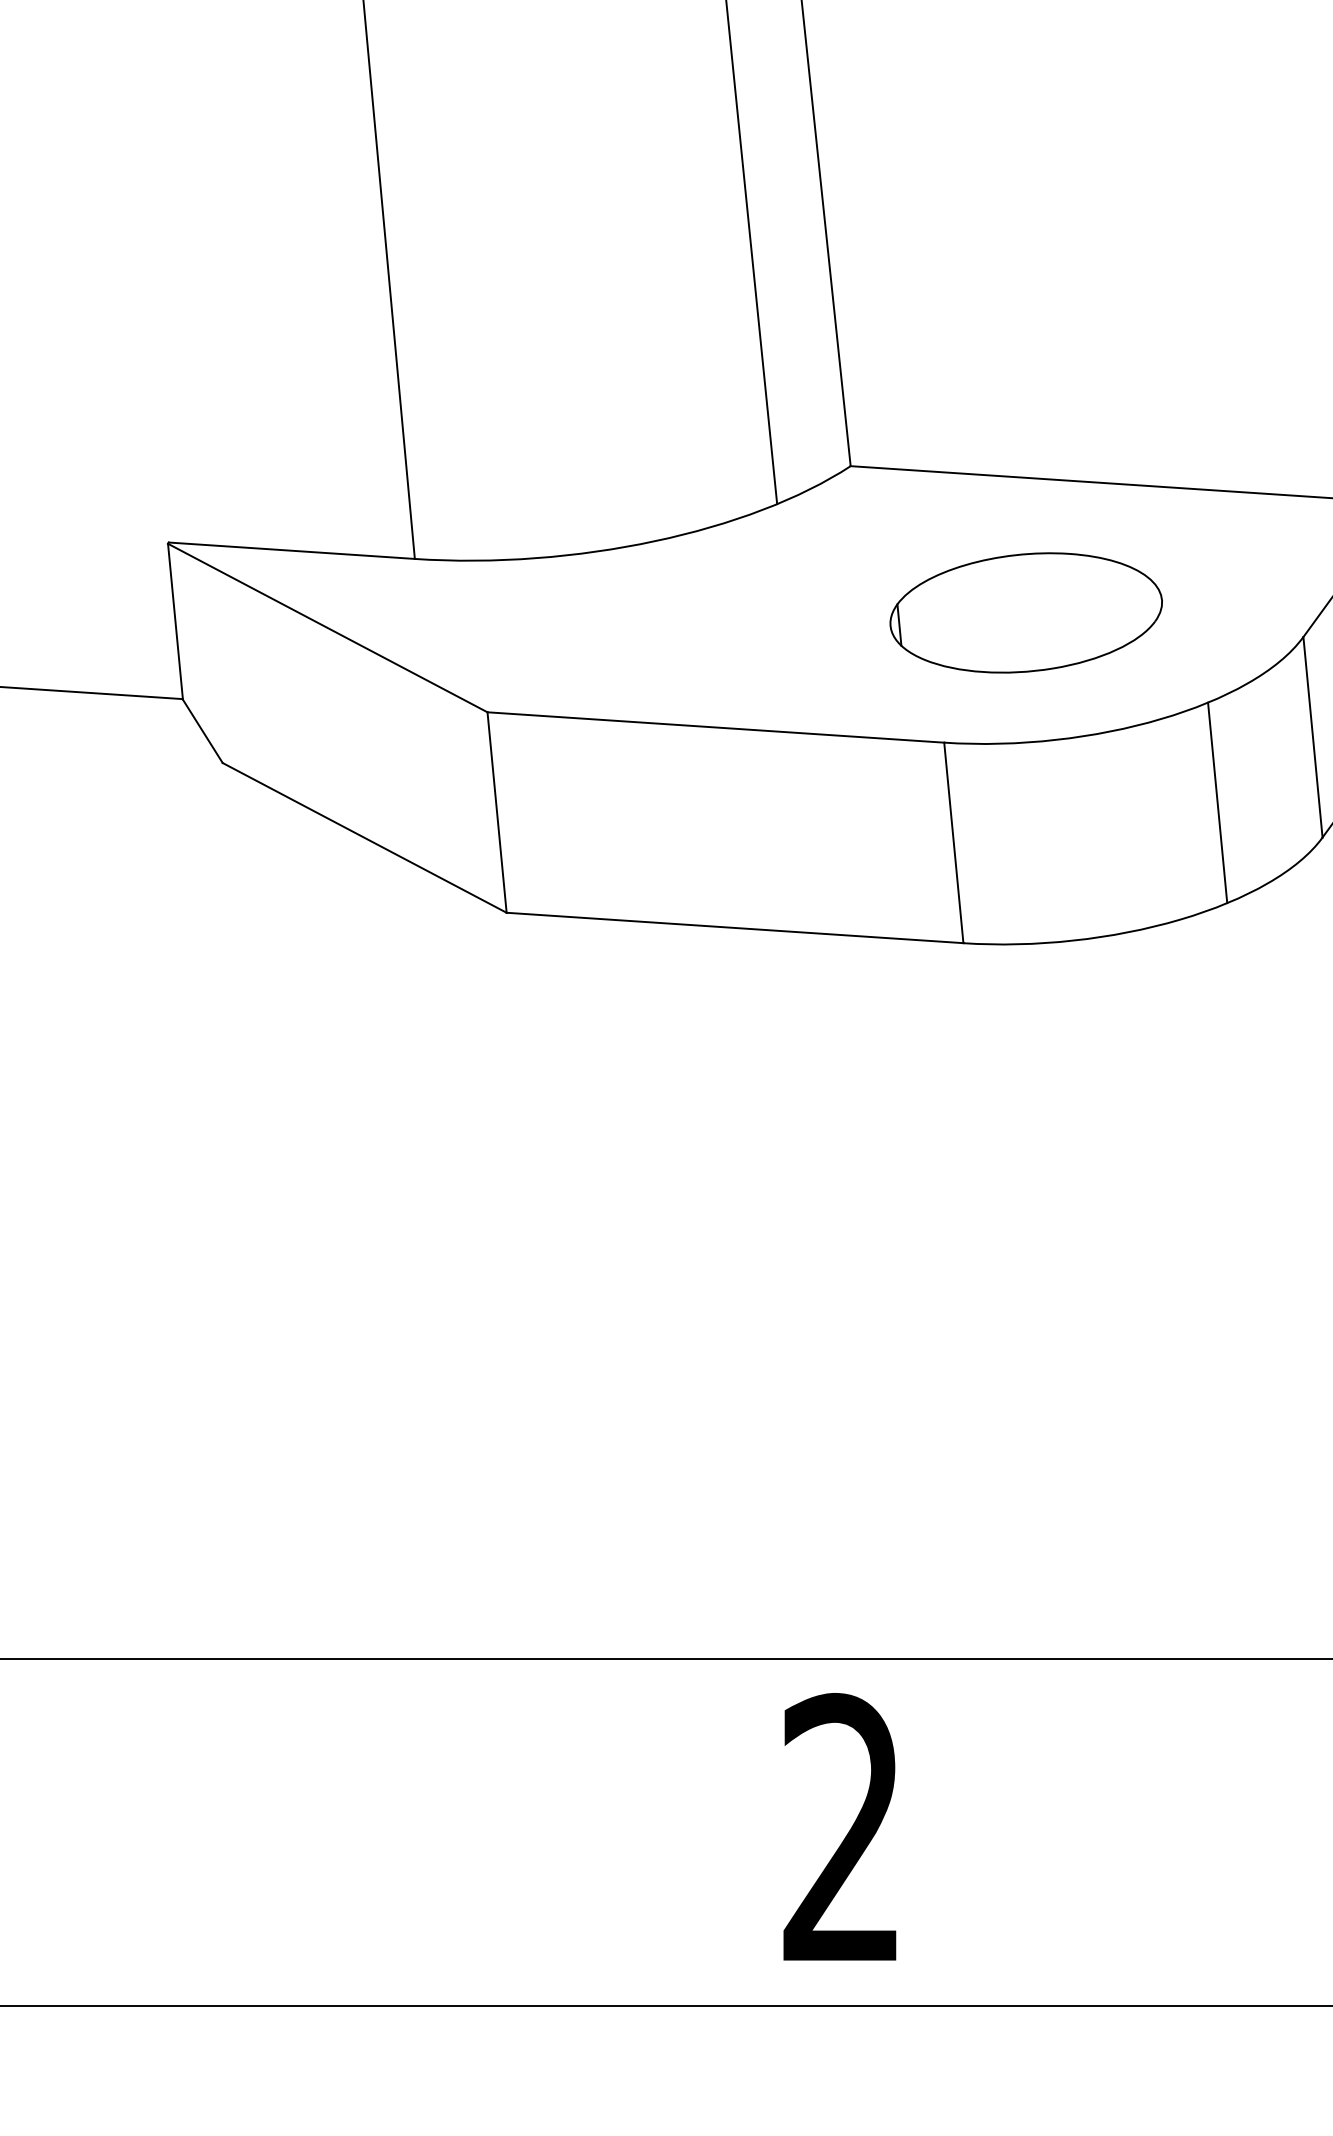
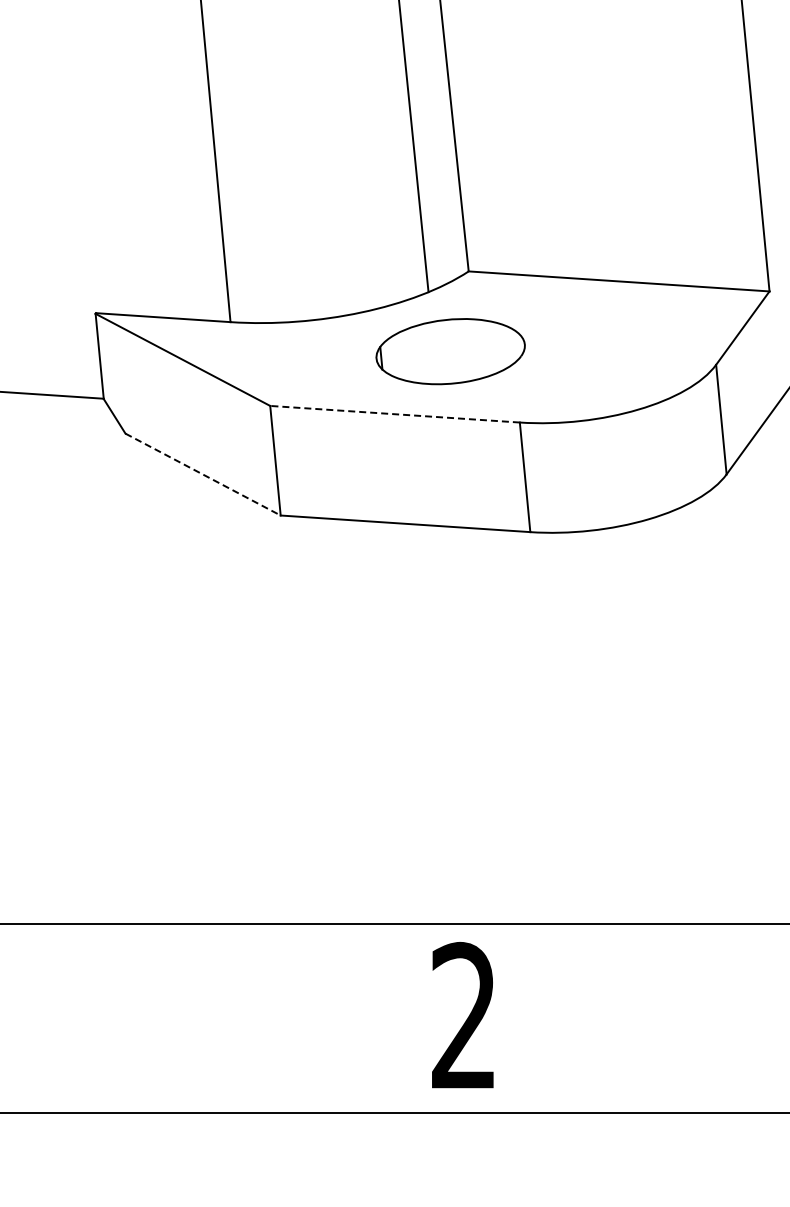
part: (1025, 612) -> (450, 351), moved
line: (714, 727) -> (394, 414), solid -> dashed
line: (1218, 802) -> (669, 455), removed
line: (365, 837) -> (203, 474), solid -> dashed

